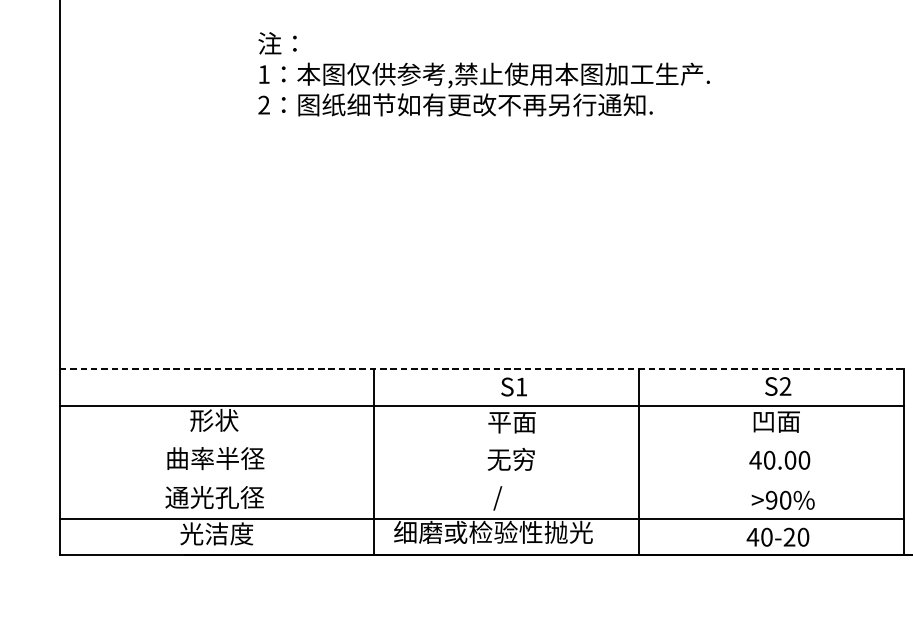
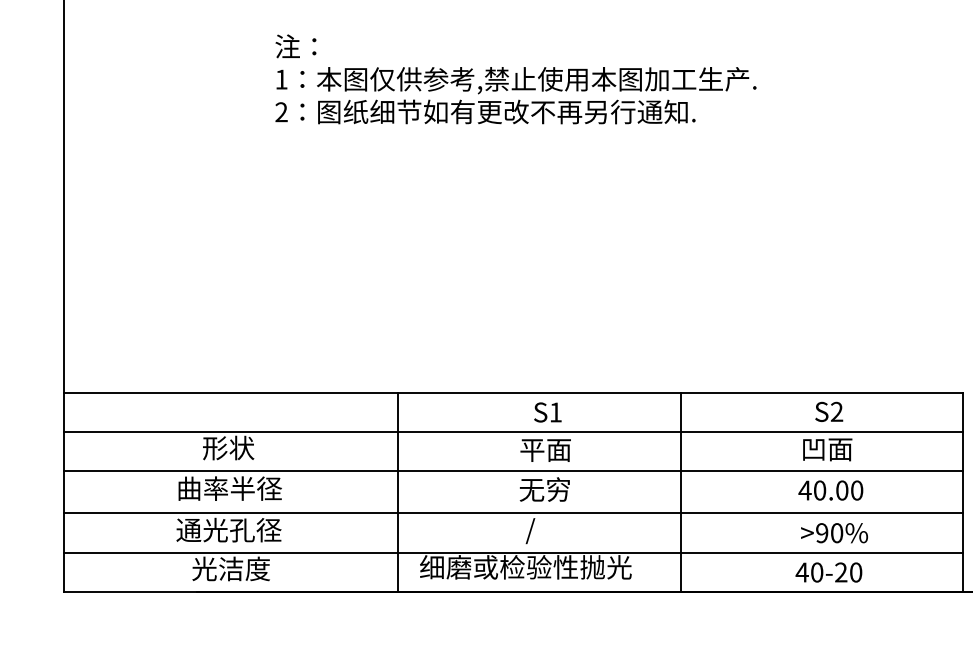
line: (481, 369) -> (513, 393), dashed -> solid
line: (481, 442) -> (513, 471), added
line: (481, 481) -> (513, 513), added

